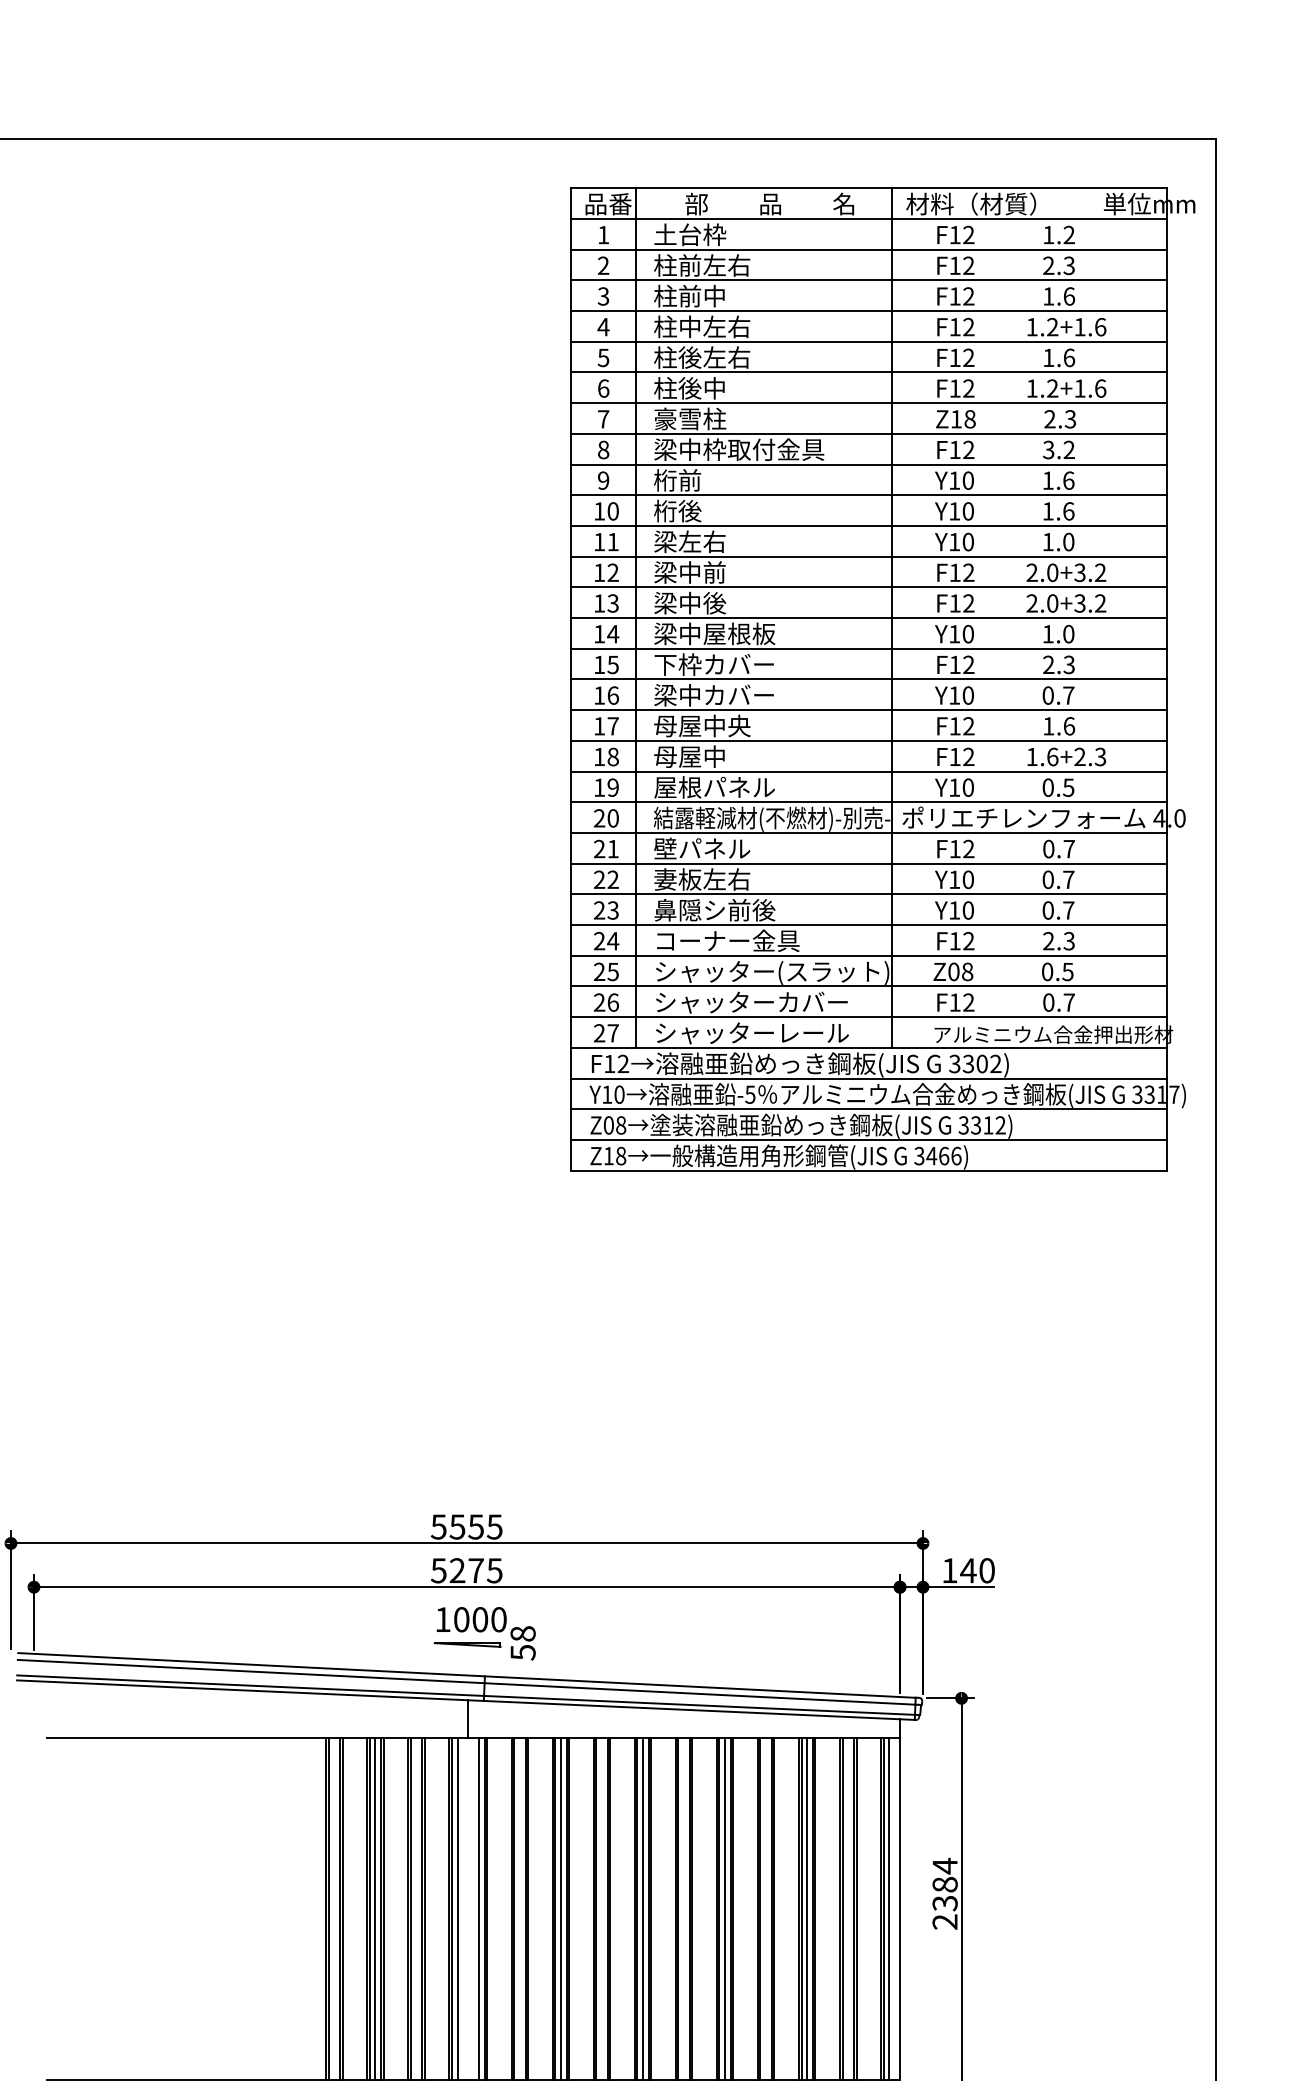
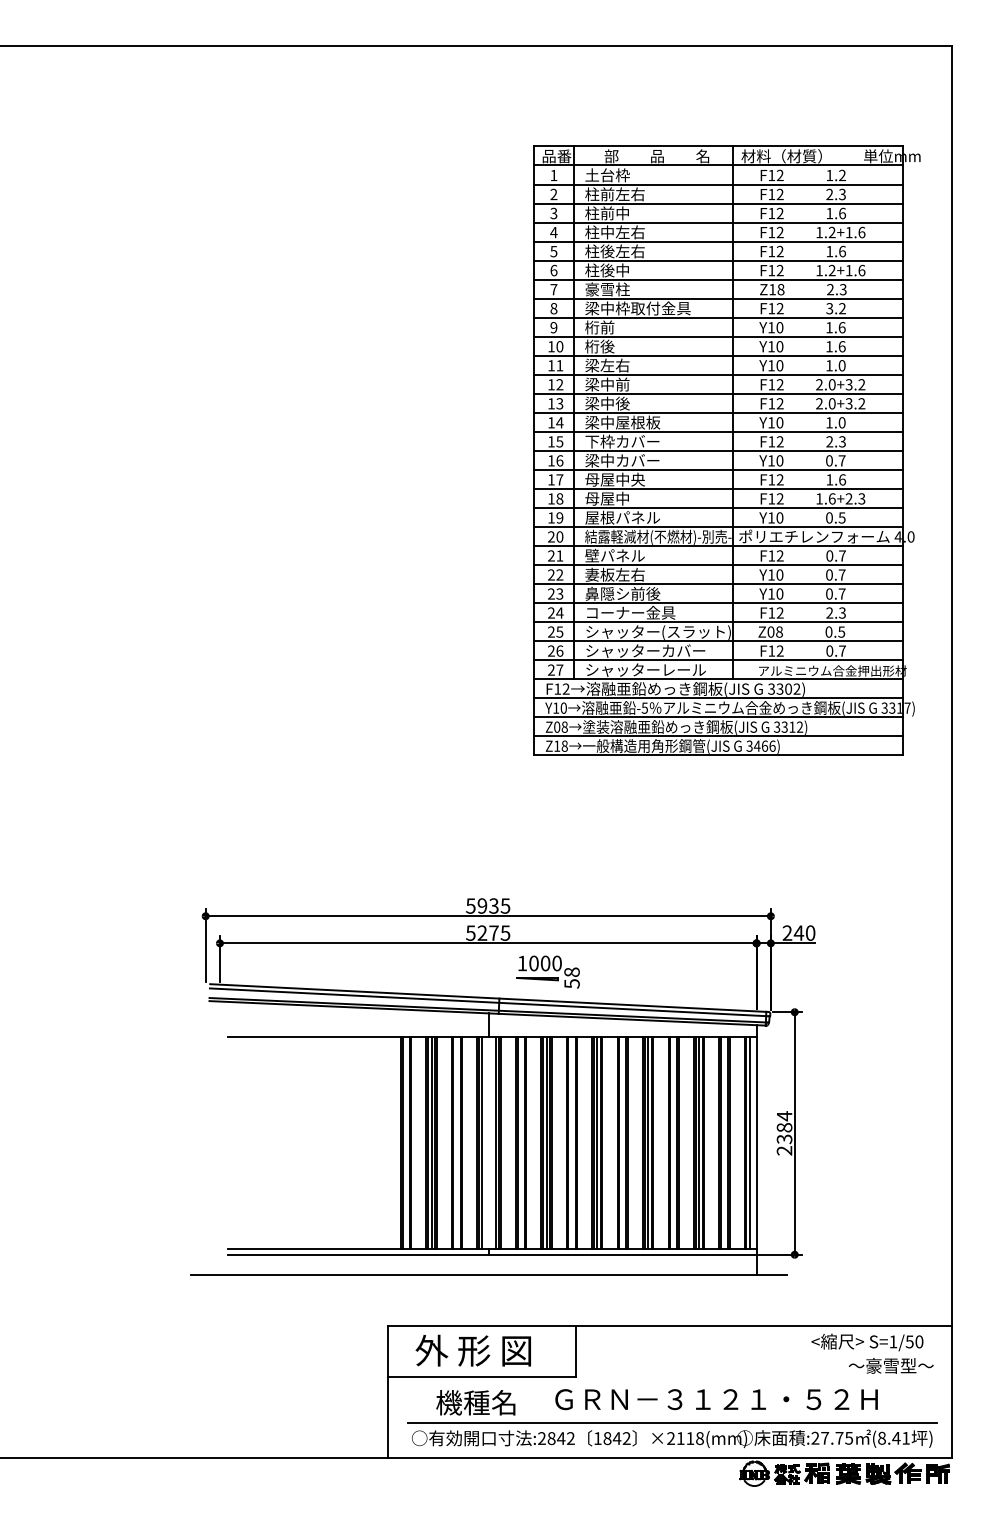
part: (882, 678) -> (726, 450), moved
text: (465, 1526) -> (487, 905), 5555 -> 5935
text: (949, 1569) -> (787, 932), 140 -> 240
part: (483, 1632) -> (547, 971), moved

